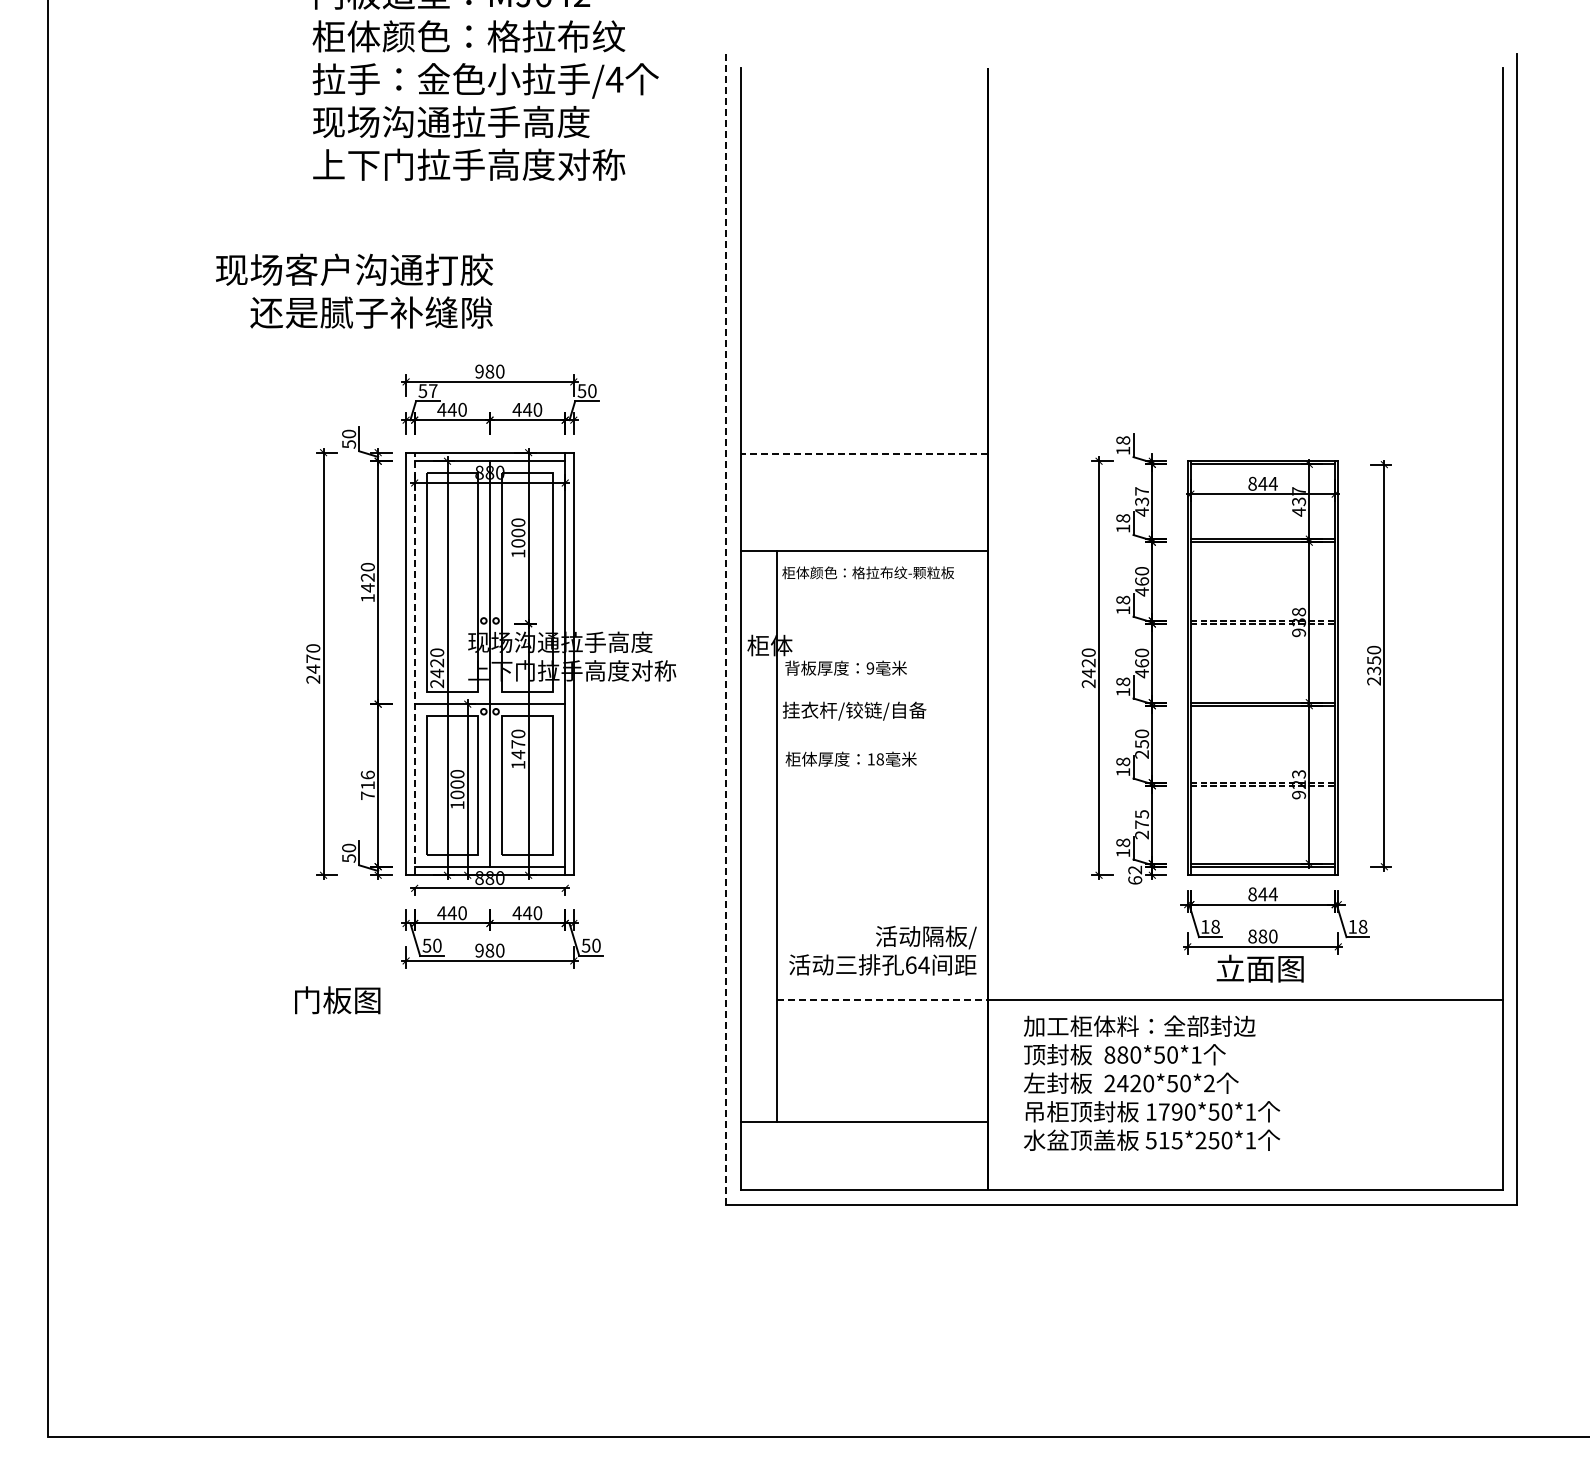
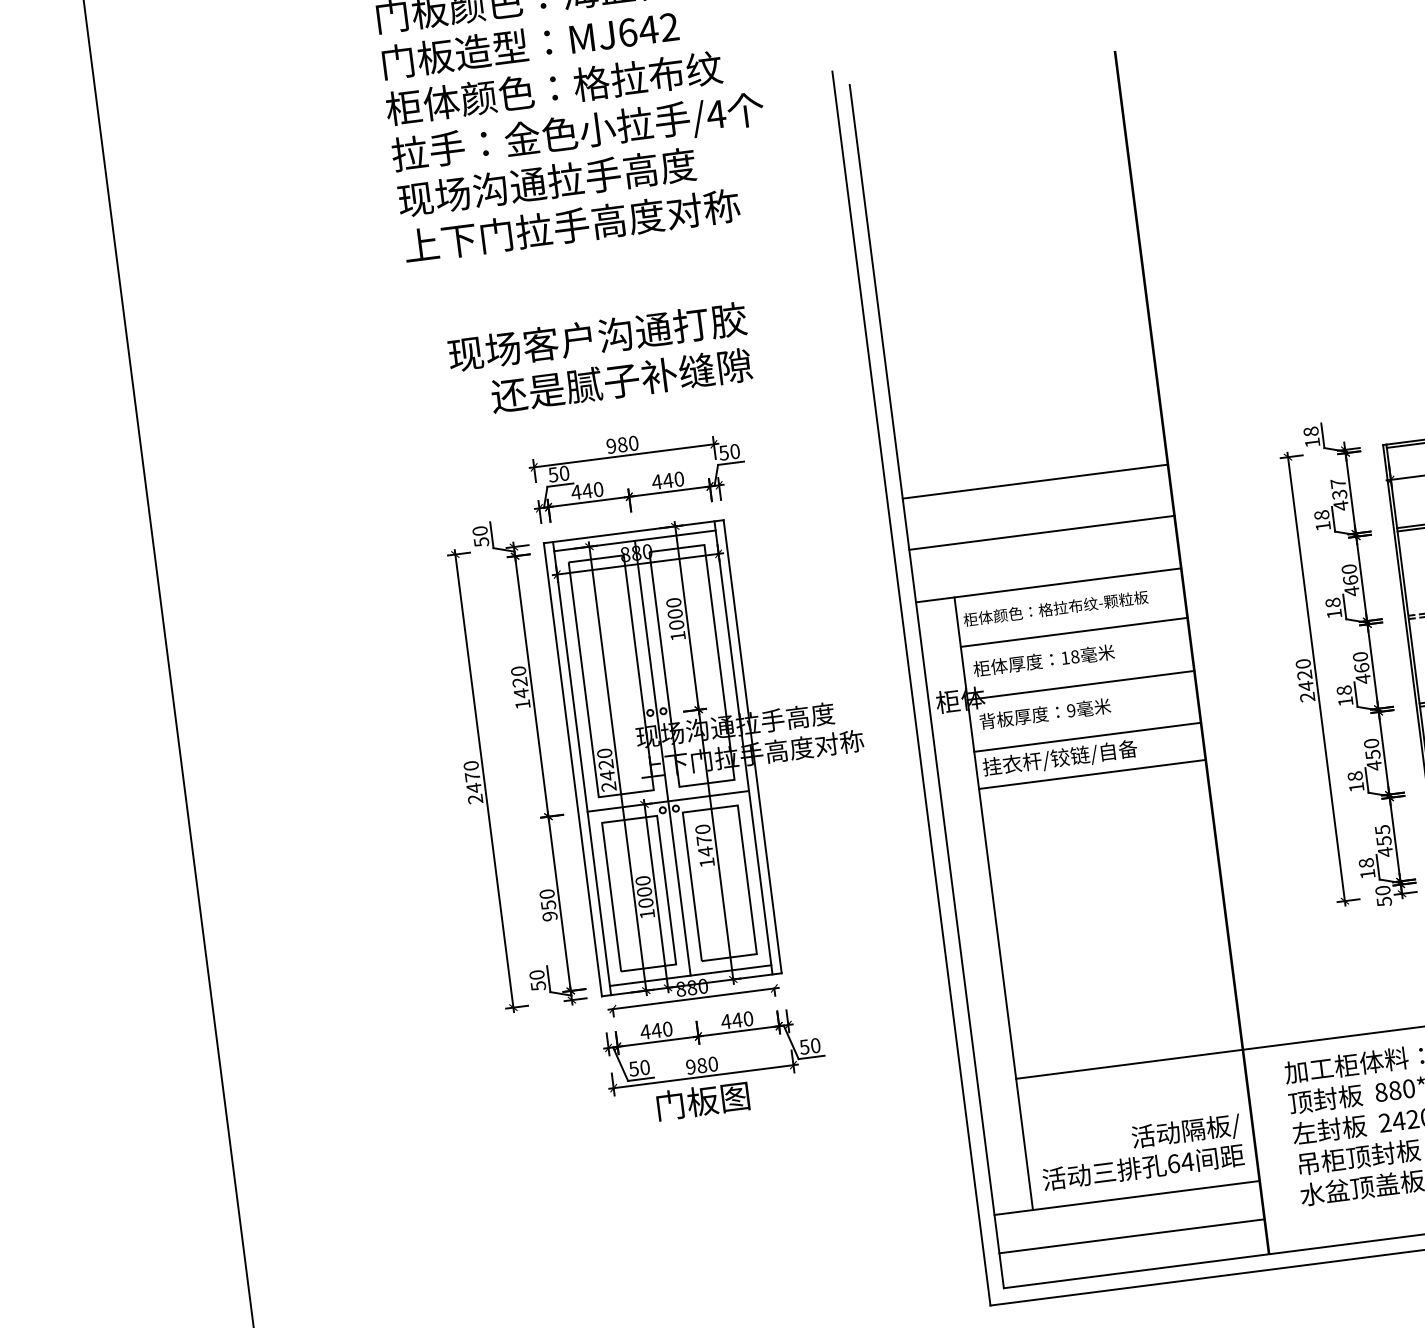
text: (354, 290) -> (600, 359), moved
text: (433, 391) -> (564, 473), 57 -> 50
line: (864, 453) -> (1035, 481), dashed -> solid
line: (863, 501) -> (1040, 532), added
line: (881, 596) -> (1073, 632), added
line: (726, 628) -> (911, 687), dashed -> solid
line: (881, 646) -> (1080, 685), added
line: (414, 663) -> (581, 768), dashed -> solid
line: (881, 694) -> (1086, 737), added
line: (881, 729) -> (1091, 774), added
text: (1141, 754) -> (1373, 765), 250 -> 450
text: (850, 758) -> (1043, 659), moved
text: (367, 785) -> (548, 905), 716 -> 950
text: (1142, 829) -> (1385, 846), 275 -> 455
text: (1135, 874) -> (1383, 895), 62 -> 50
text: (882, 950) -> (1141, 1152), moved
line: (882, 999) -> (1129, 1064), dashed -> solid
text: (337, 1000) -> (702, 1101), moved
line: (863, 1157) -> (1131, 1236), added

